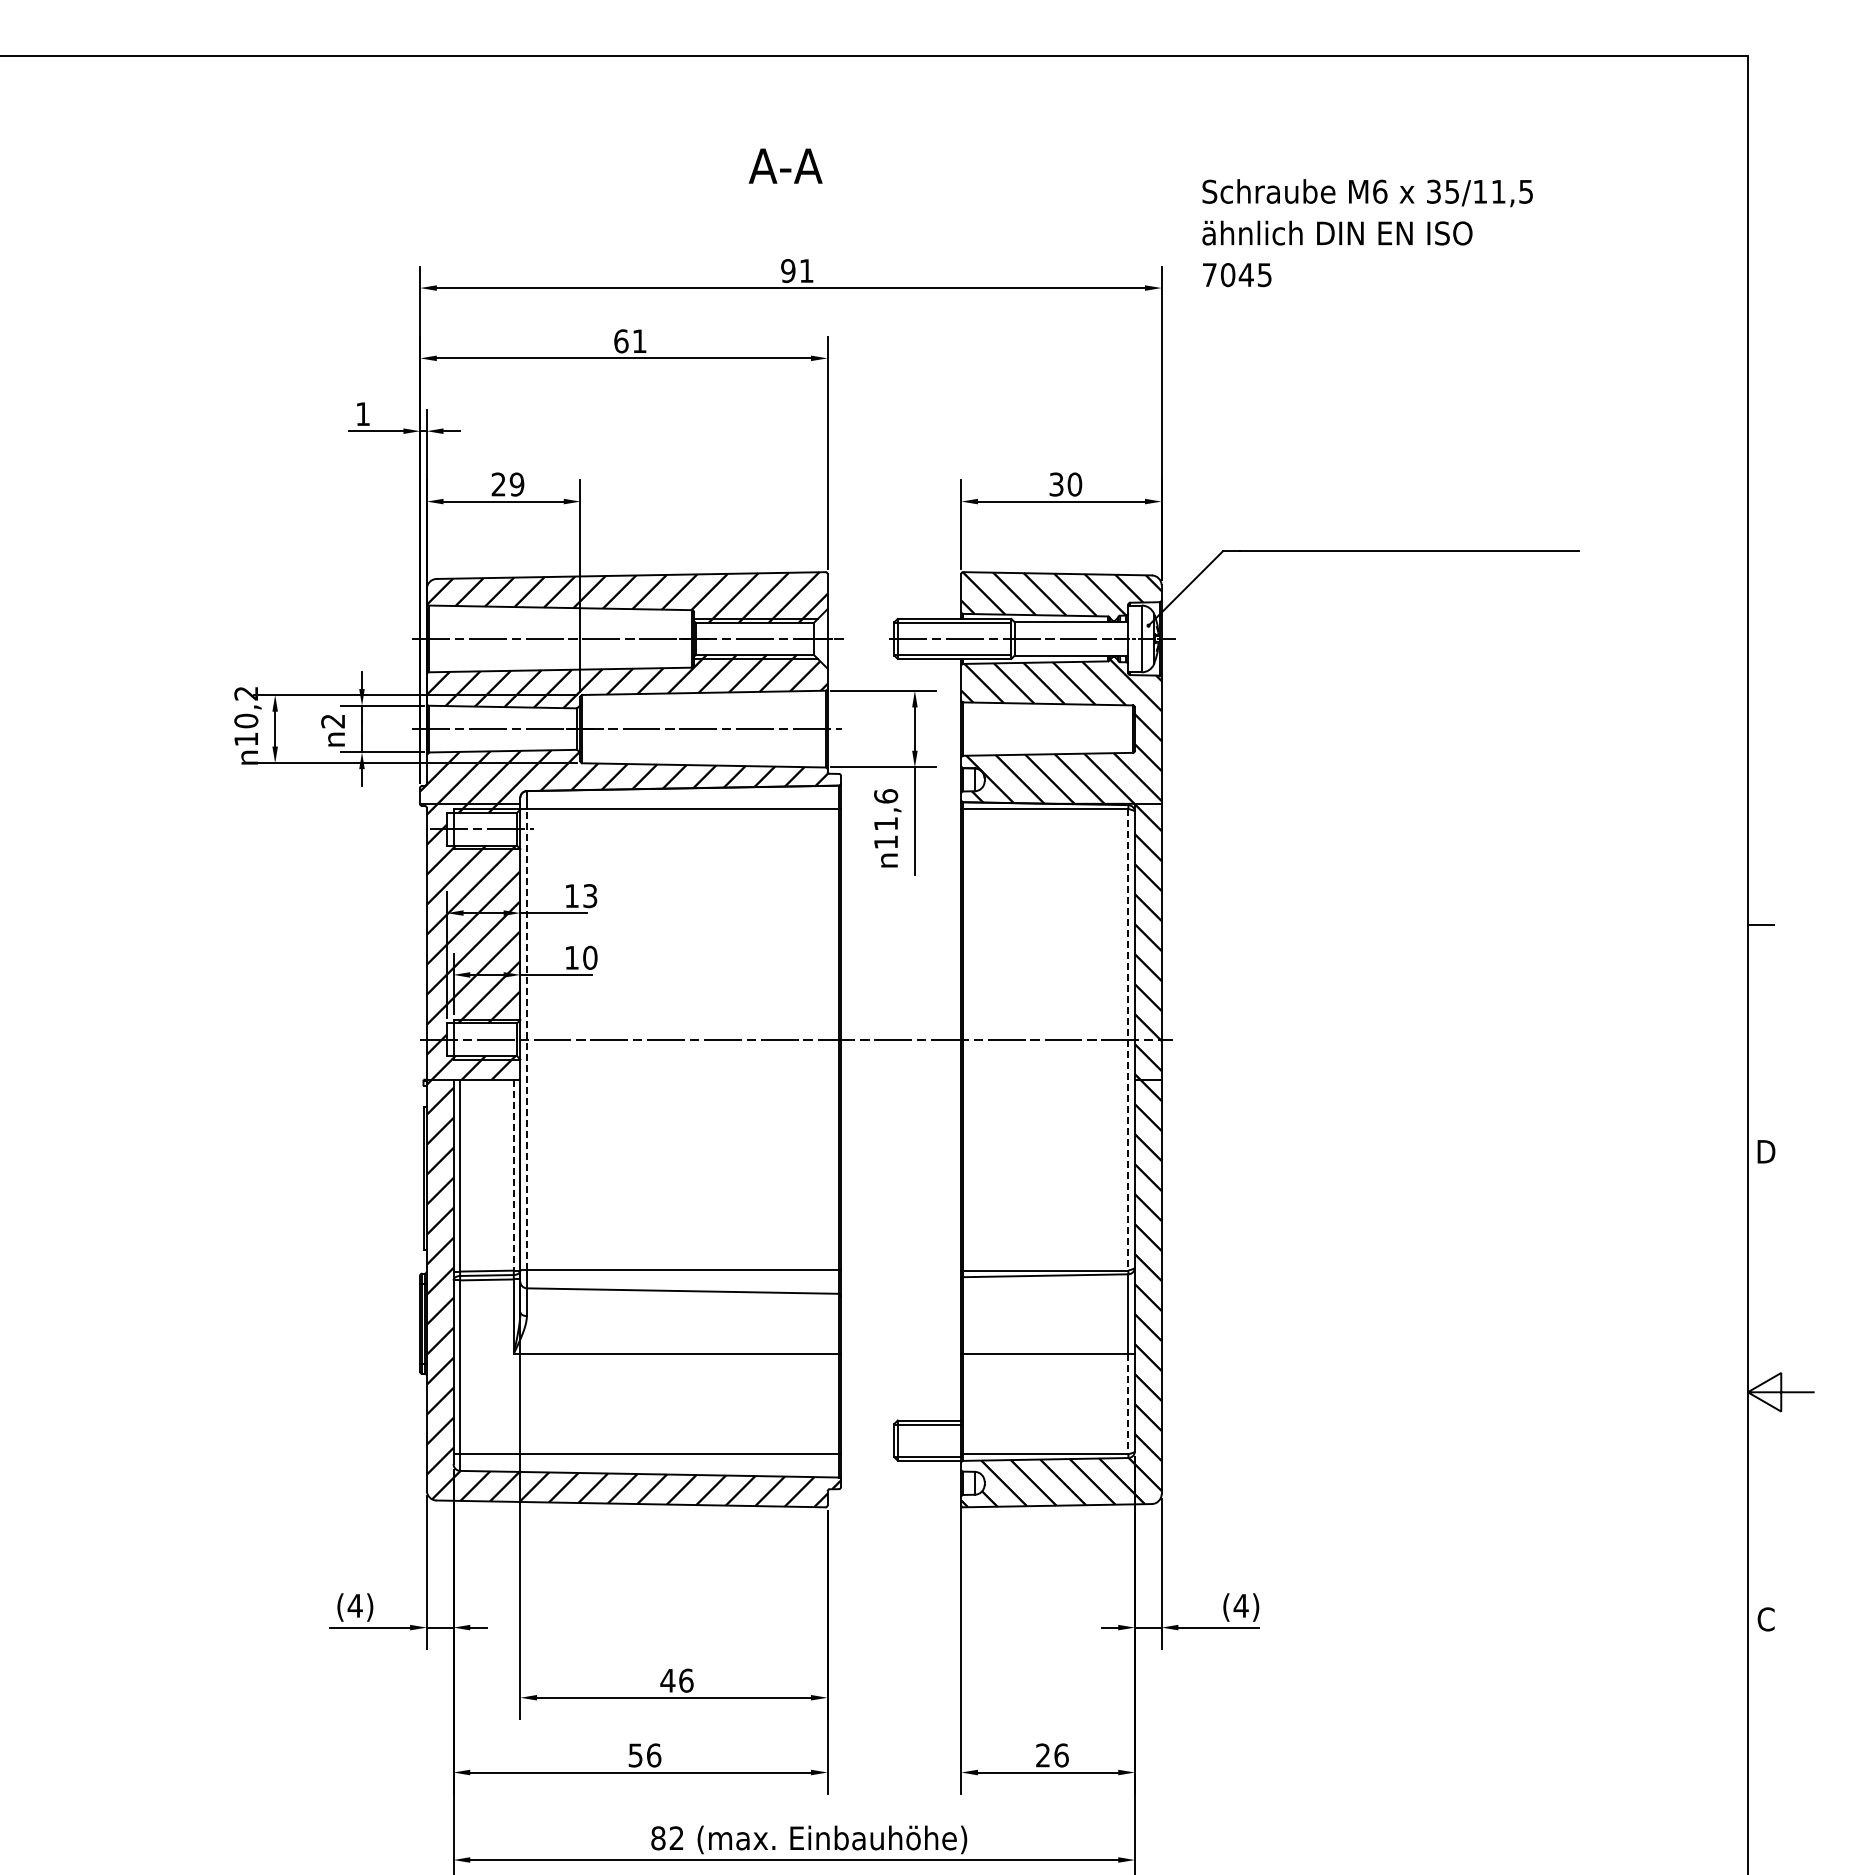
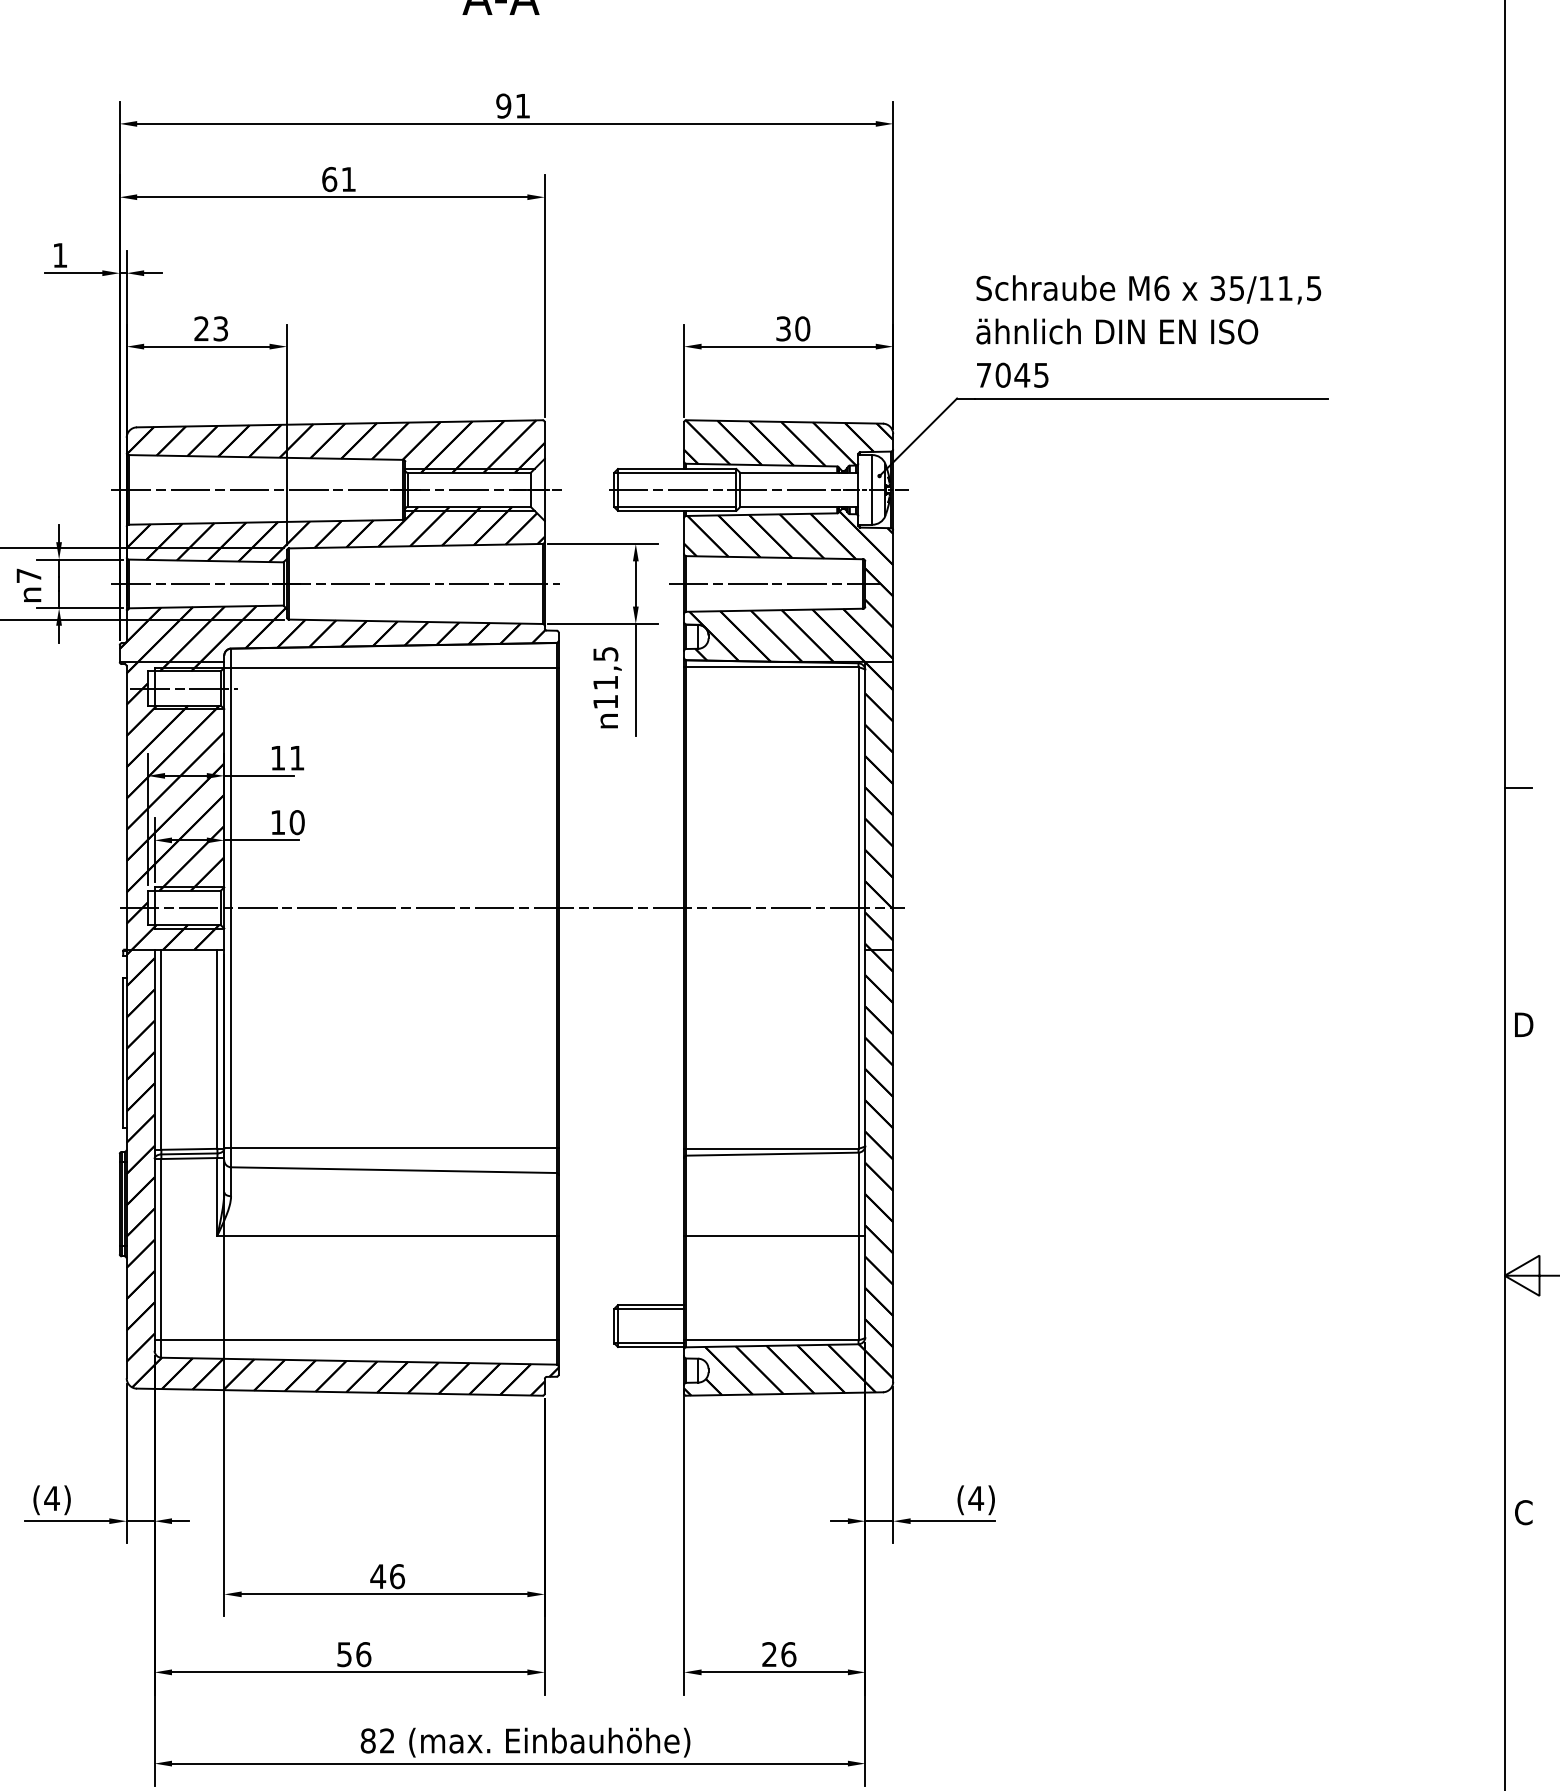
text: (1367, 233) -> (1148, 331), moved
text: (516, 484) -> (220, 328), 29 -> 23
text: (332, 721) -> (28, 576), 2 -> 7
line: (1047, 729) -> (774, 584), added
text: (886, 796) -> (606, 654), 11,6 -> 11,5
text: (590, 896) -> (297, 758), 13 -> 11
line: (526, 1039) -> (230, 907), dashed -> solid
line: (1128, 1039) -> (858, 907), dashed -> solid
line: (513, 1175) -> (217, 1049), dashed -> solid
line: (1128, 1404) -> (858, 1288), dashed -> solid

